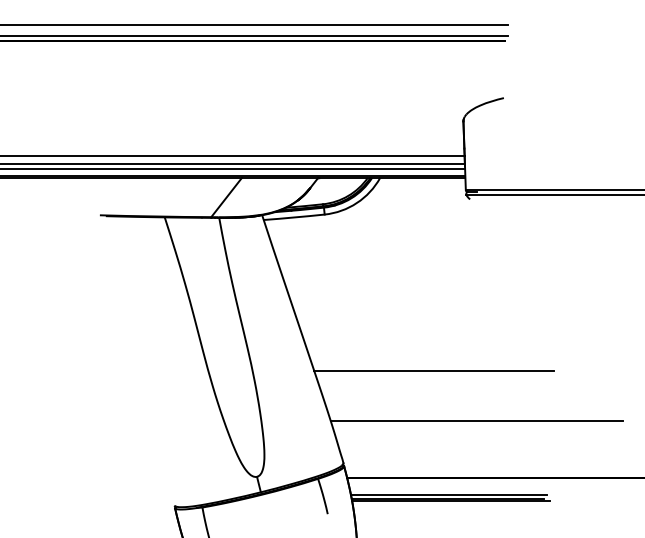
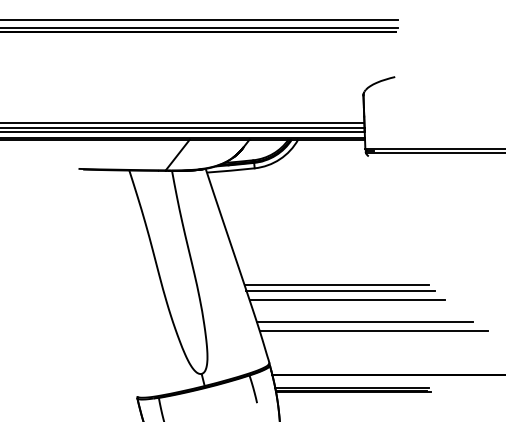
line: (429, 364) -> (336, 285), added
line: (443, 383) -> (347, 300), added
line: (464, 409) -> (364, 321), added

